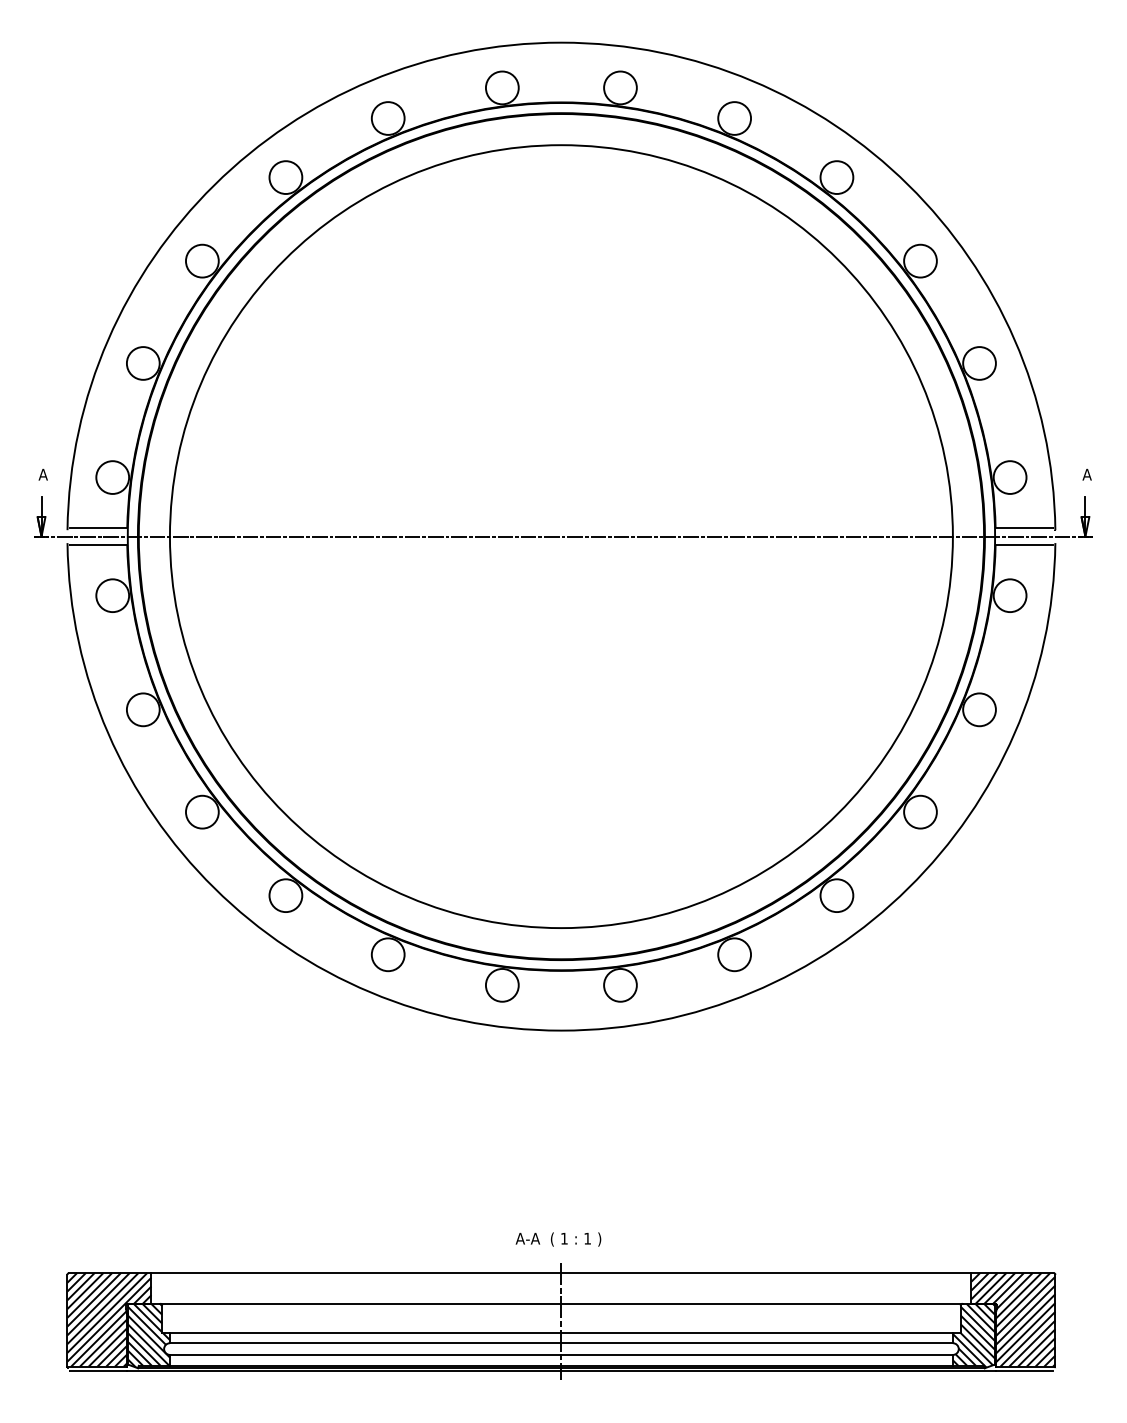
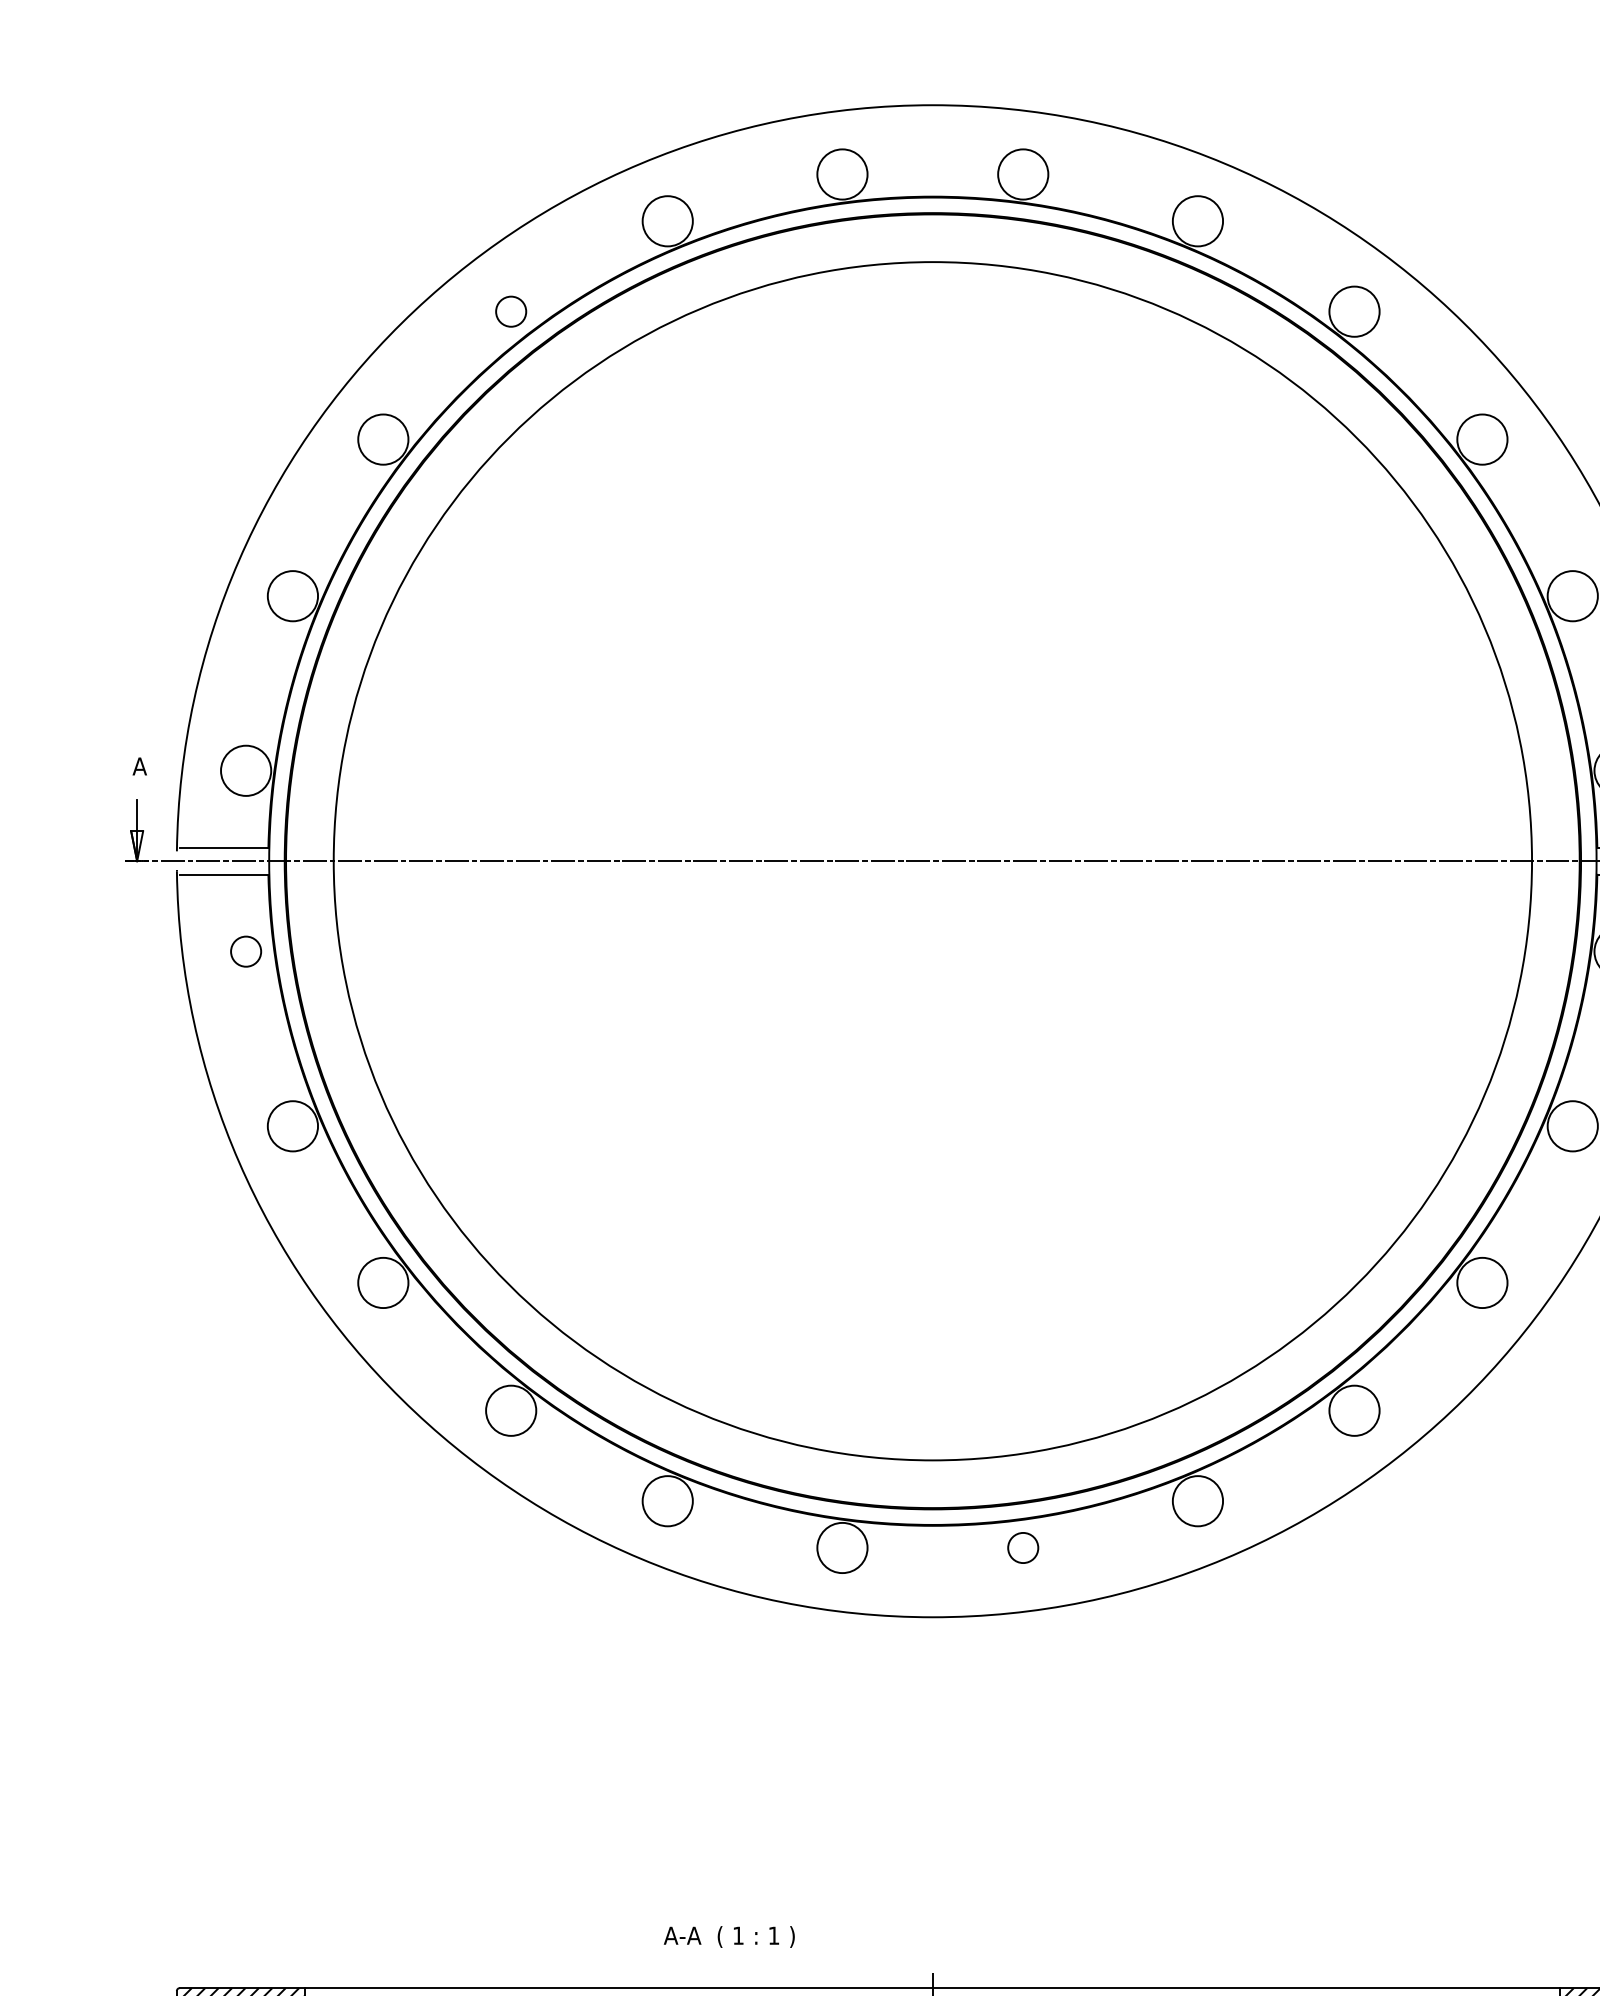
circle: (285, 177) -> (510, 311), size x0.6
circle: (112, 595) -> (245, 951), size x0.6
circle: (620, 984) -> (1023, 1546), size x0.6
text: (558, 1239) -> (729, 1936), moved

